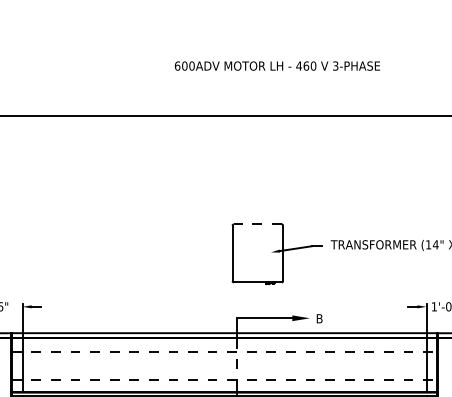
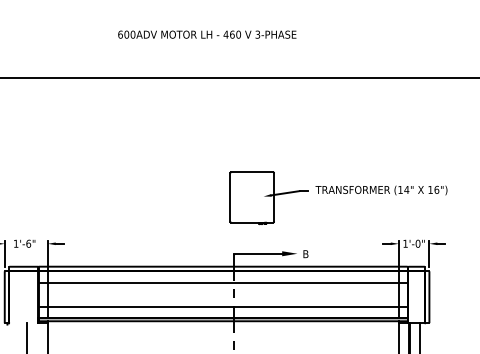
text: (277, 65) -> (207, 34), moved
line: (258, 224) -> (252, 172), dashed -> solid
line: (224, 351) -> (223, 282), dashed -> solid
line: (224, 380) -> (223, 307), dashed -> solid

